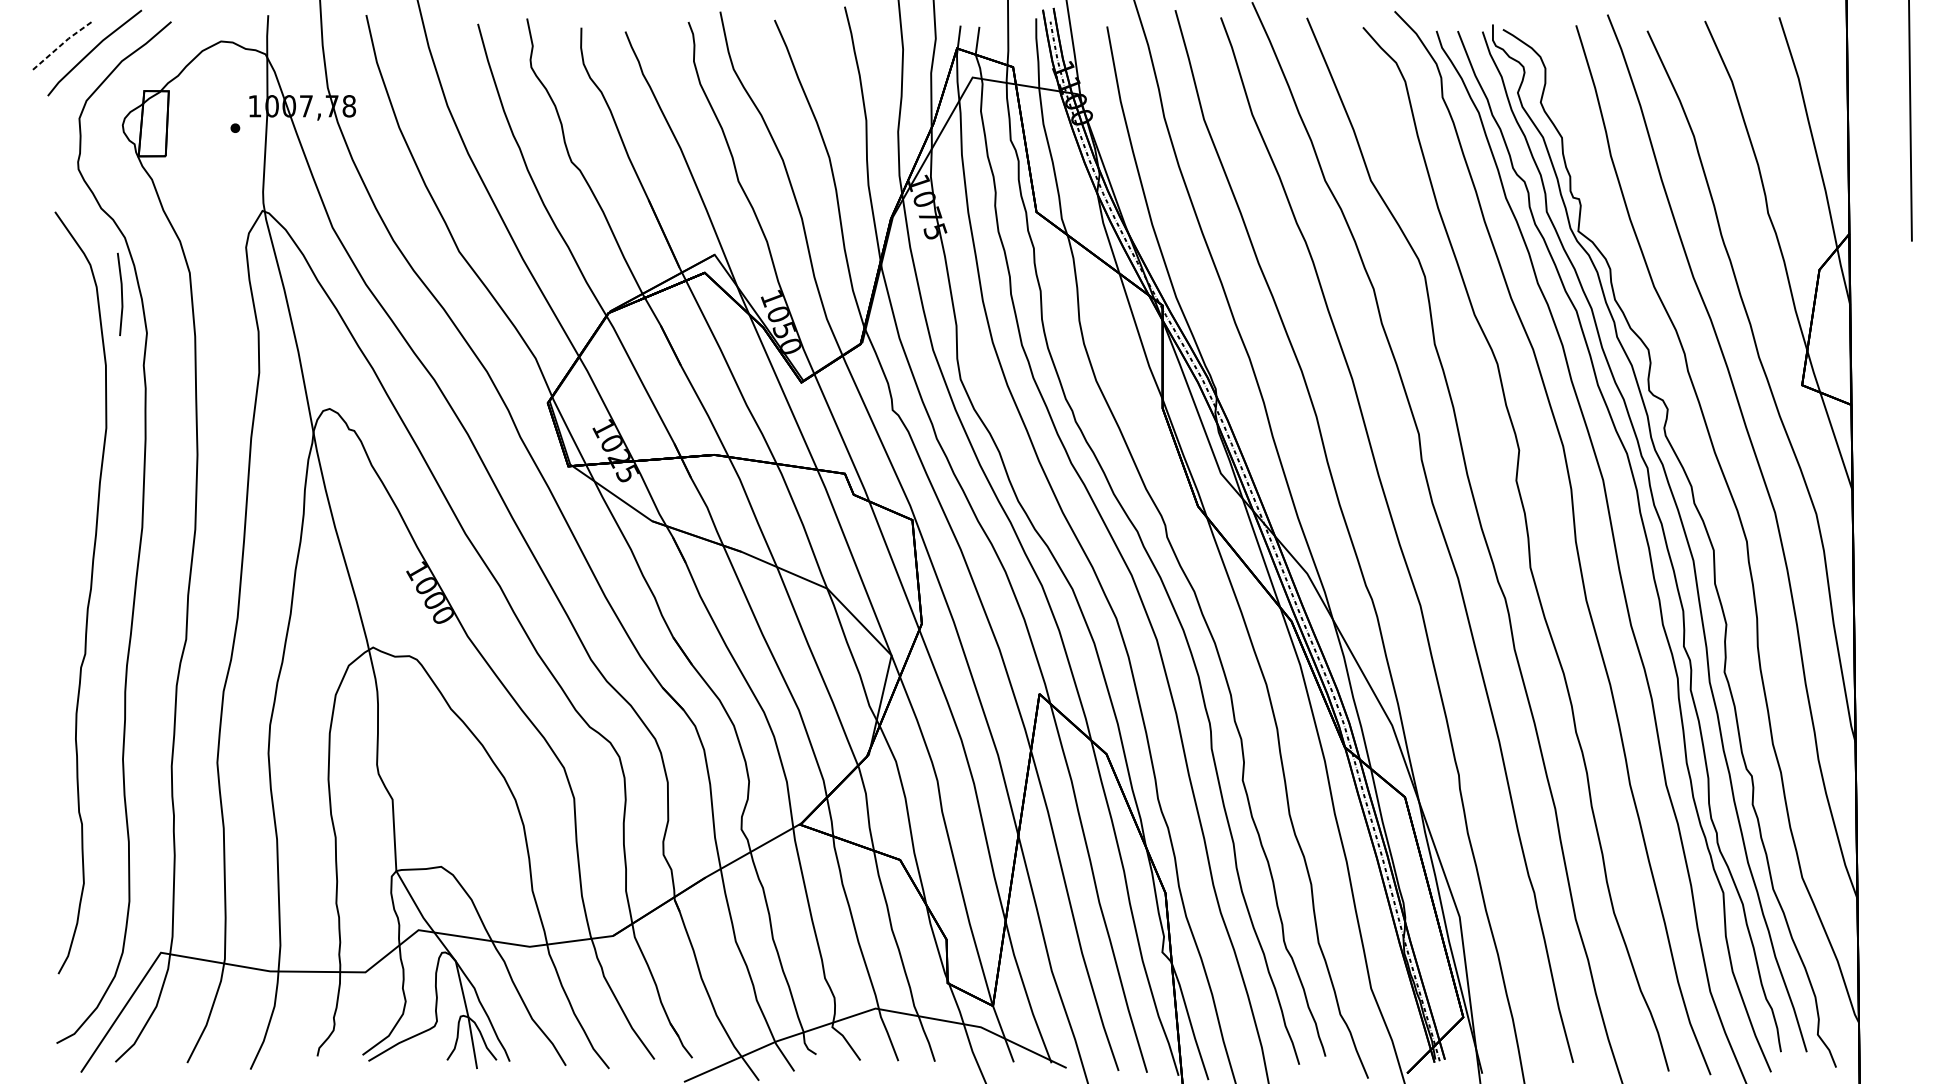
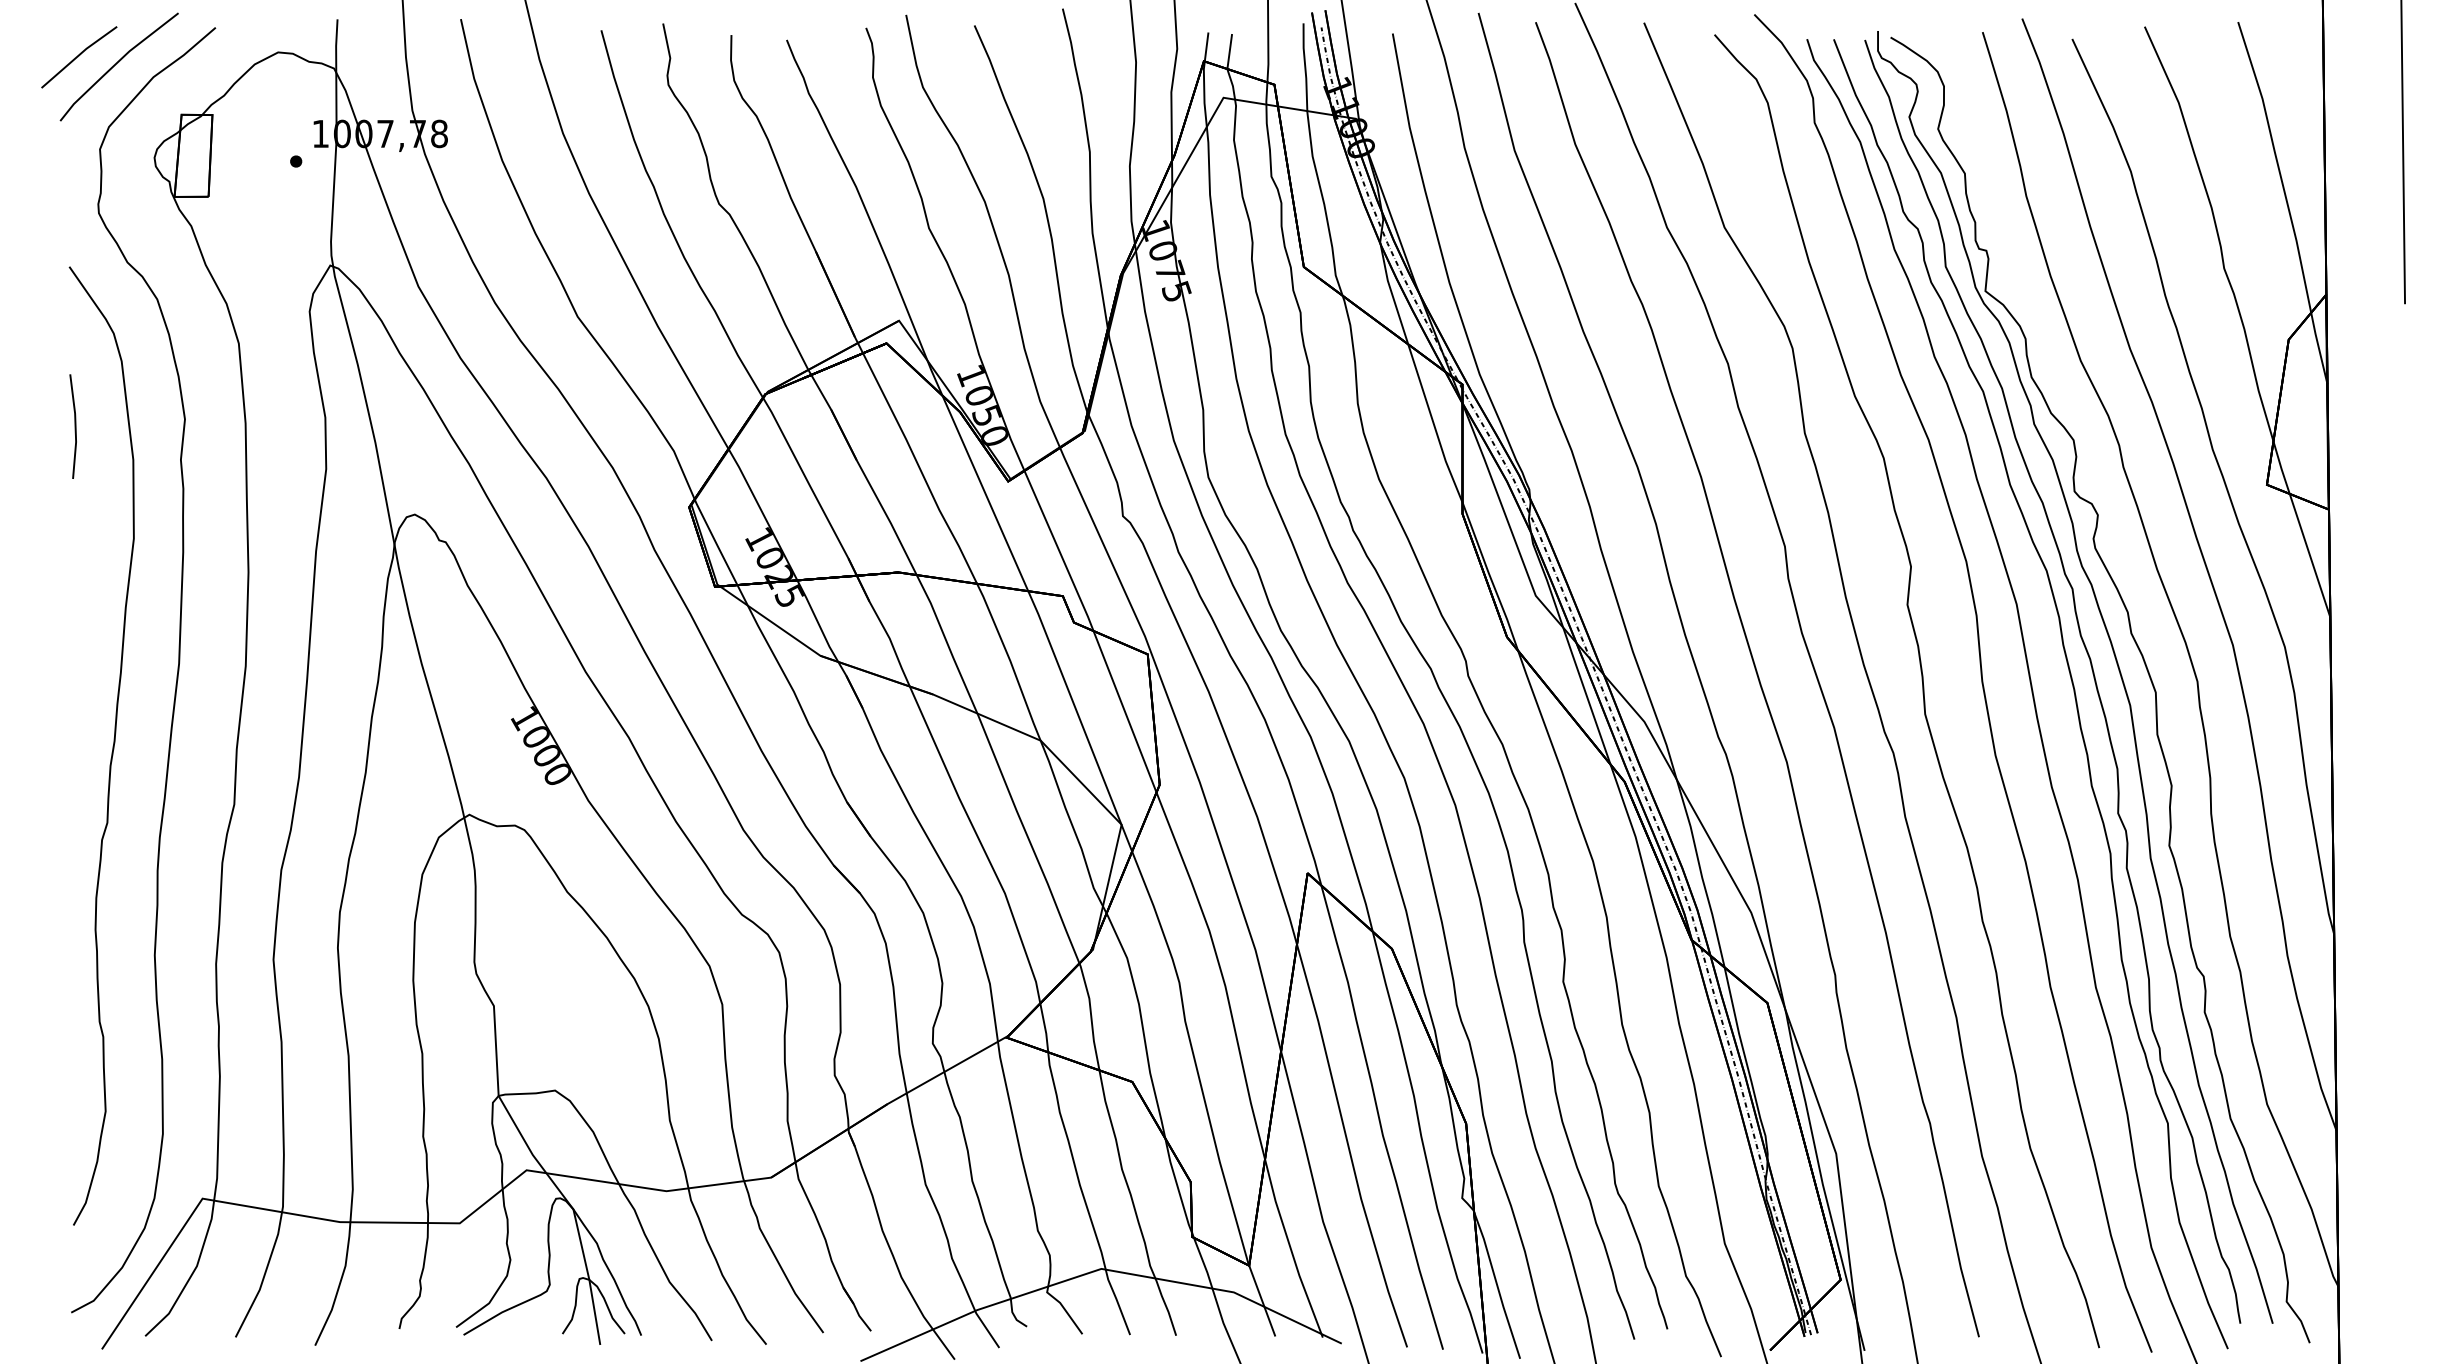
line: (63, 43) -> (79, 55), dashed -> solid
line: (121, 294) -> (74, 426), moved

